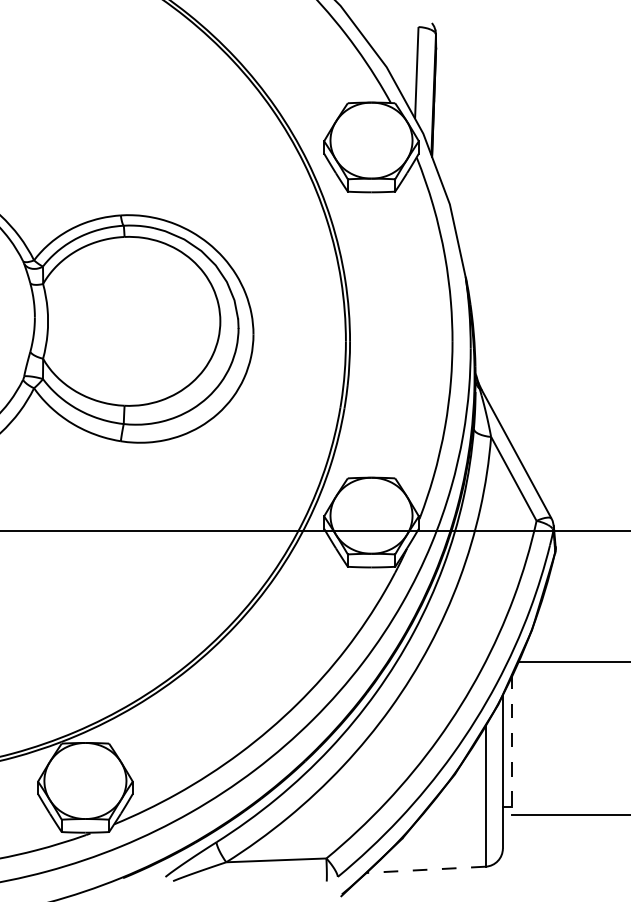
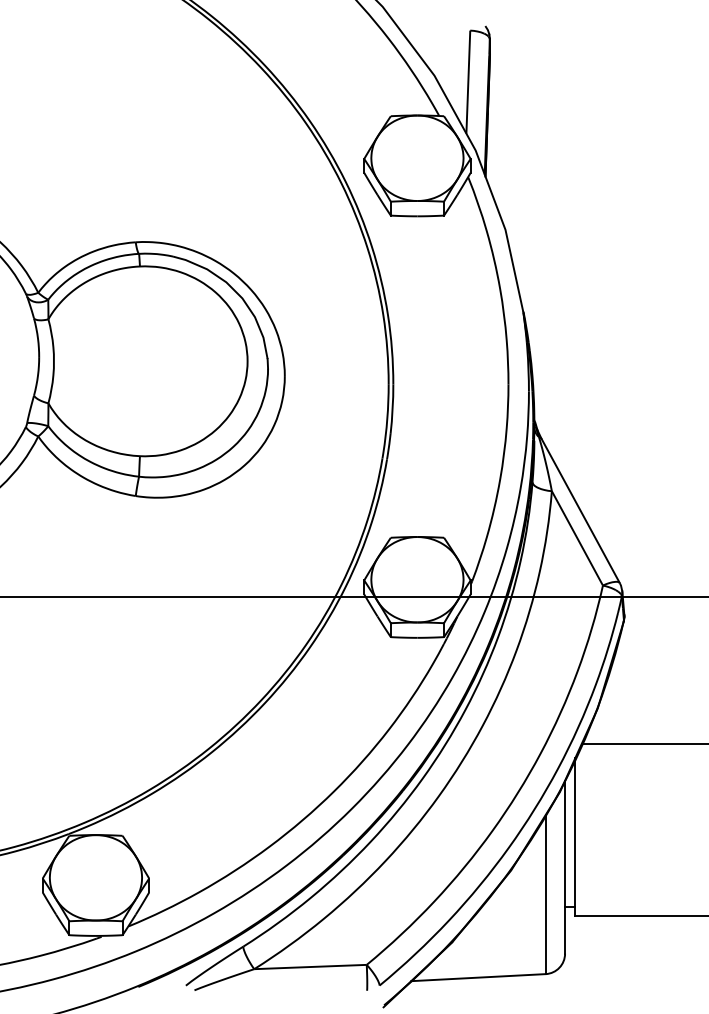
line: (512, 745) -> (575, 837), dashed -> solid
line: (425, 869) -> (478, 977), dashed -> solid

